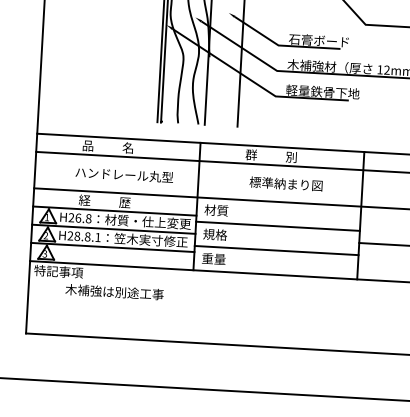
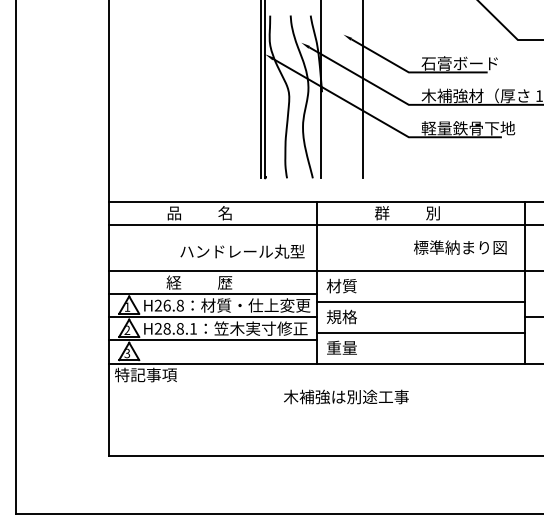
text: (124, 174) -> (242, 251), moved
text: (286, 183) -> (460, 247), moved
text: (114, 291) -> (346, 396), moved

